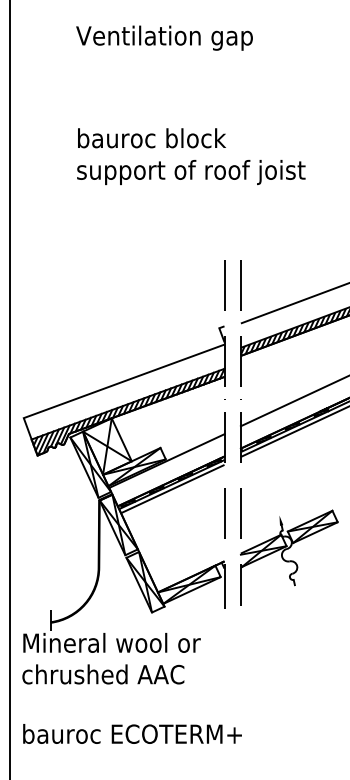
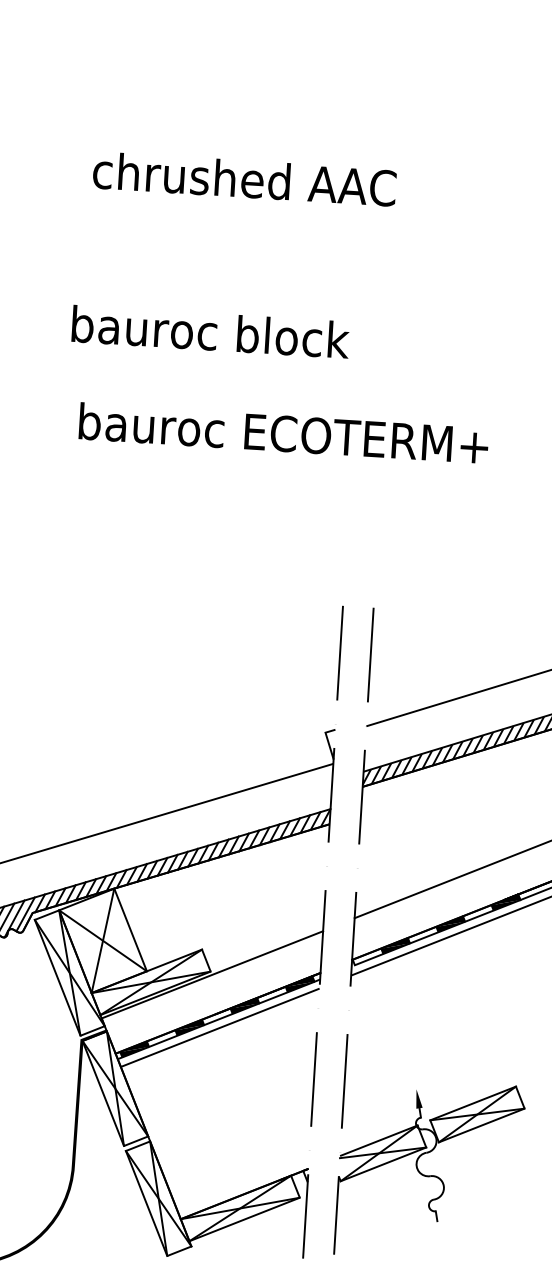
text: (164, 37) -> (256, 183), Ventilation gap -> chrushed AAC
text: (151, 138) -> (209, 332), moved
text: (191, 172) -> (291, 438), support of roof joist -> bauroc ECOTERM+

